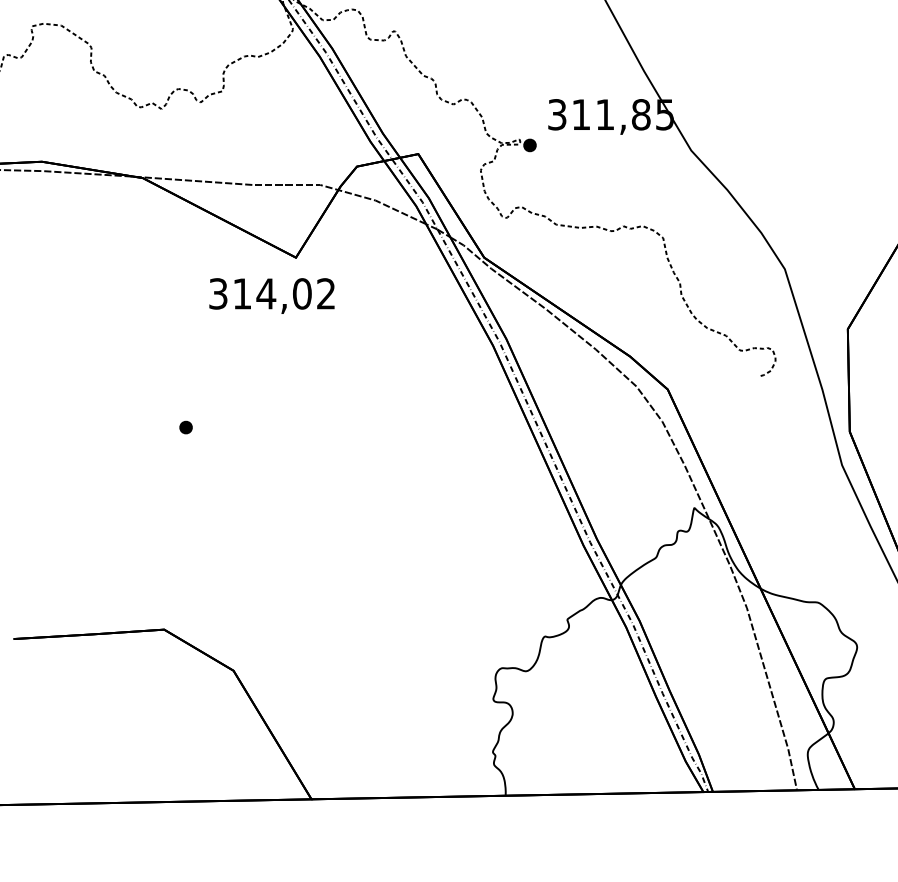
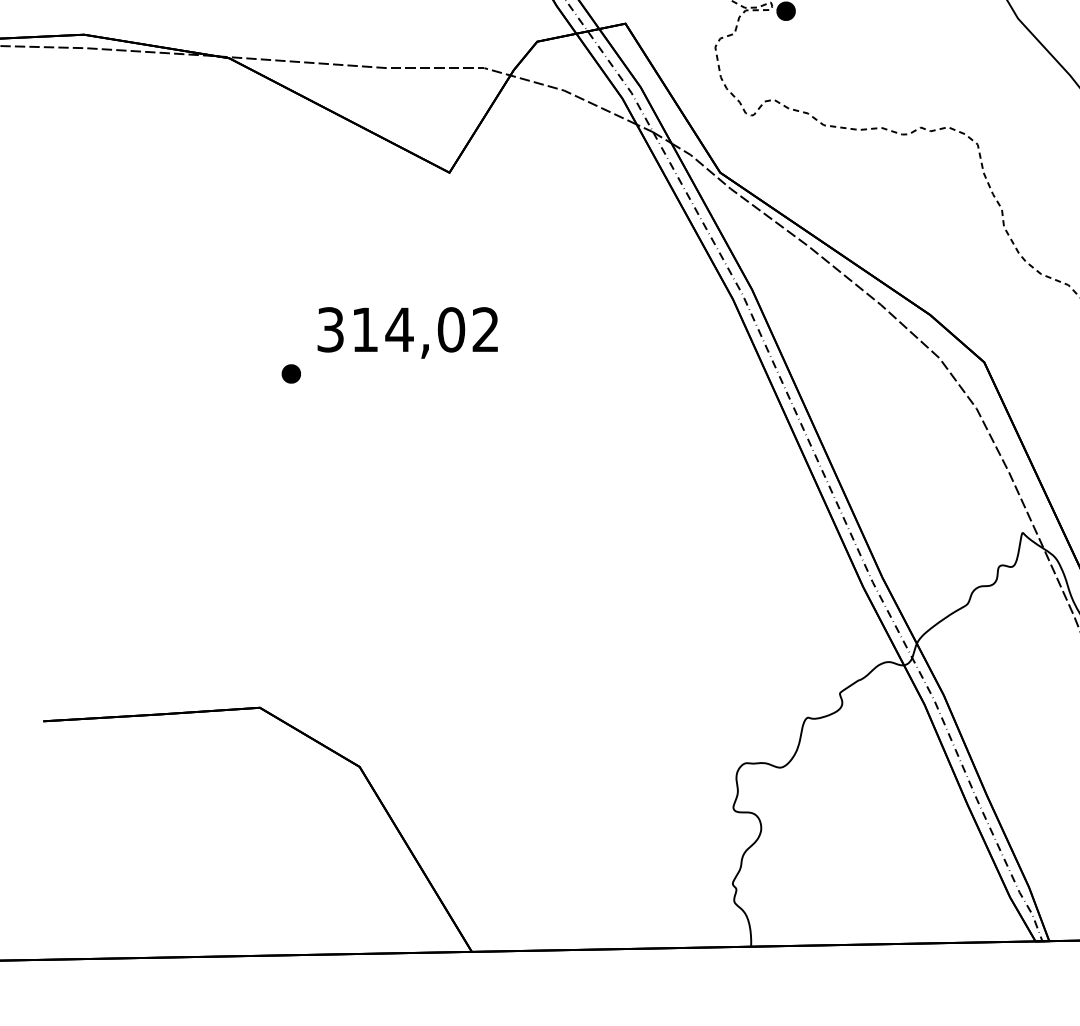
text: (271, 295) -> (407, 332), moved
part: (185, 427) -> (290, 373), moved

